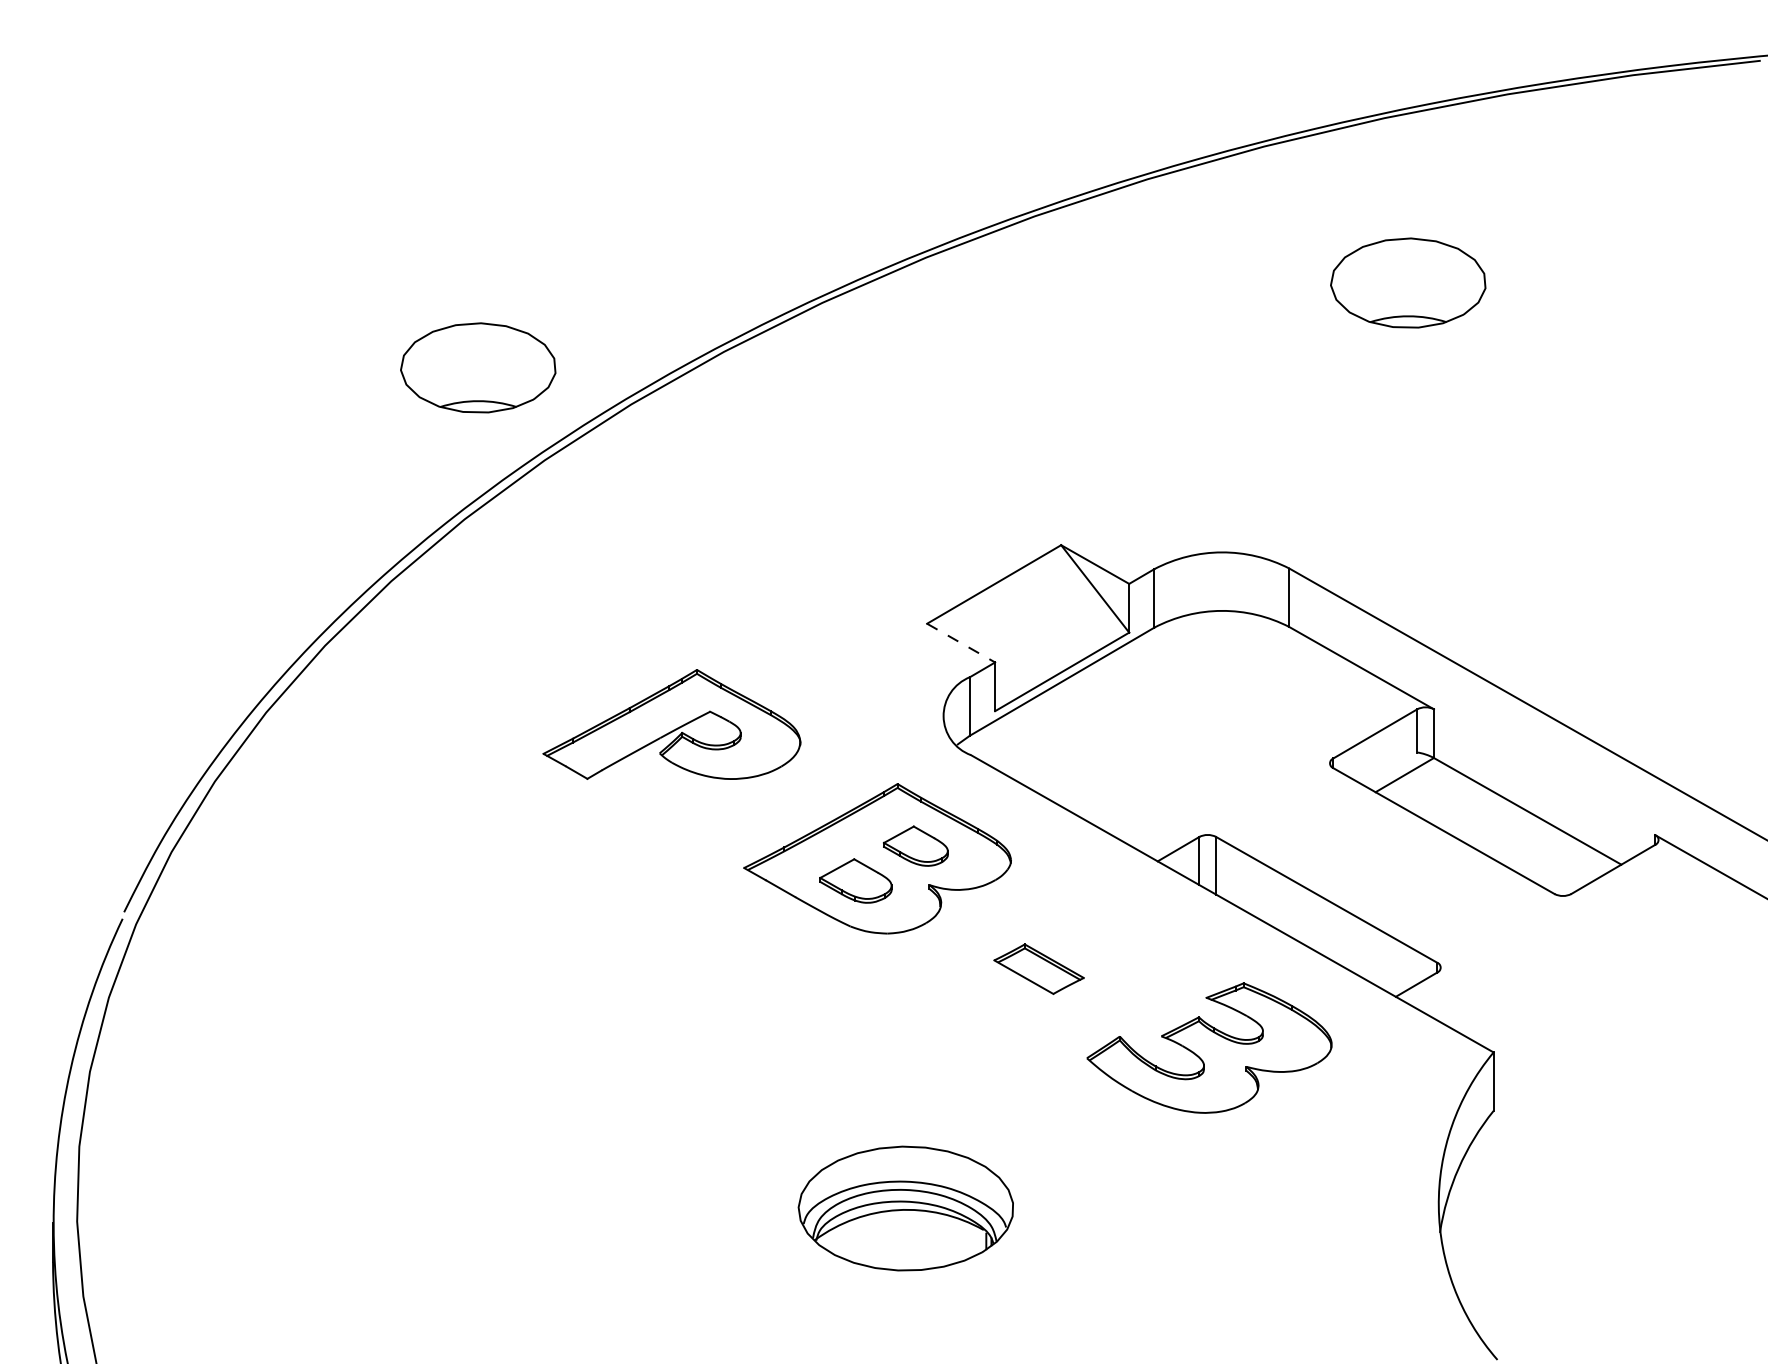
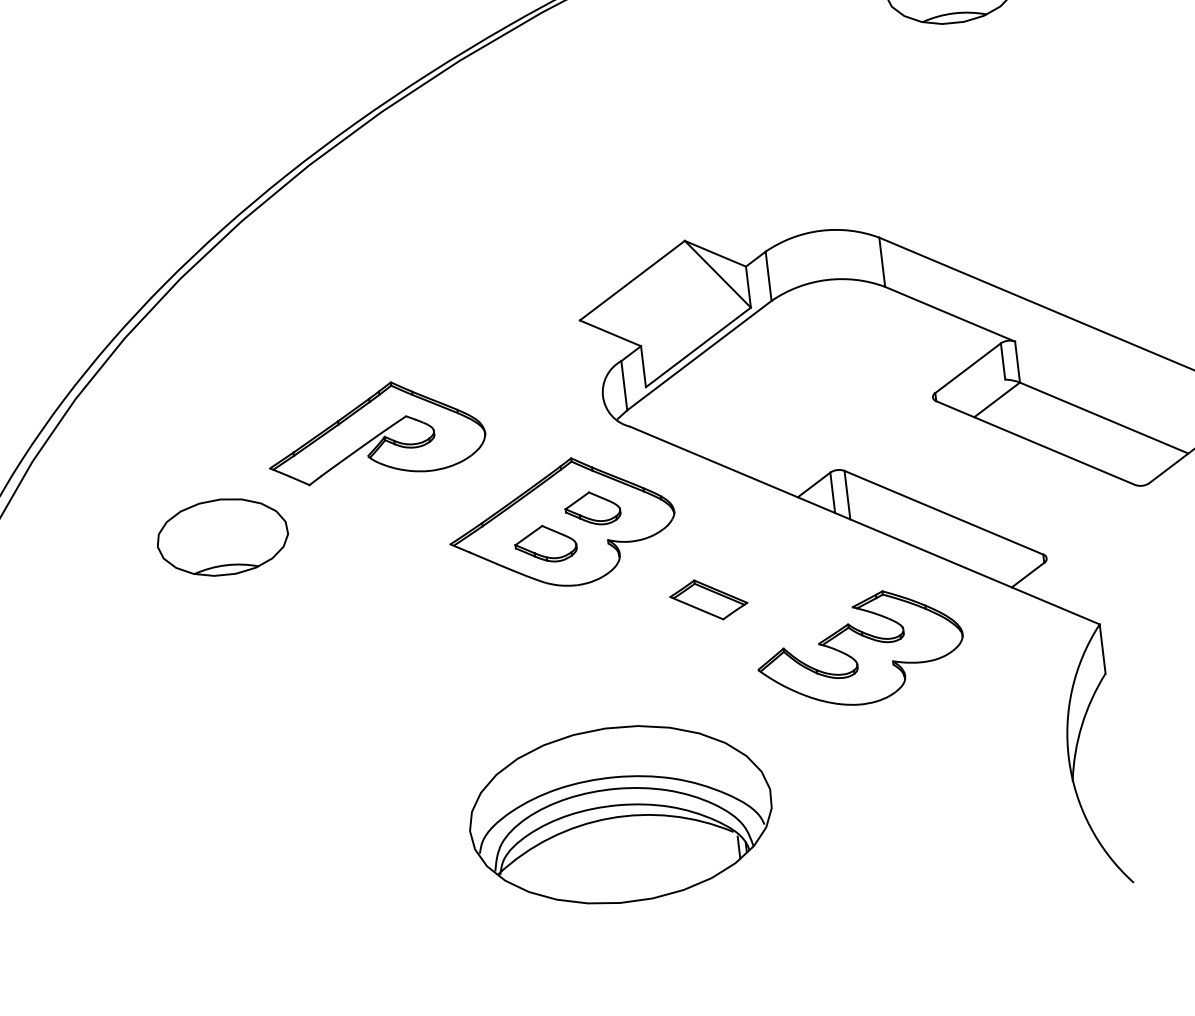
part: (478, 367) -> (222, 536), moved
line: (961, 643) -> (610, 333), dashed -> solid
part: (905, 1208) -> (620, 814), size x1.67

